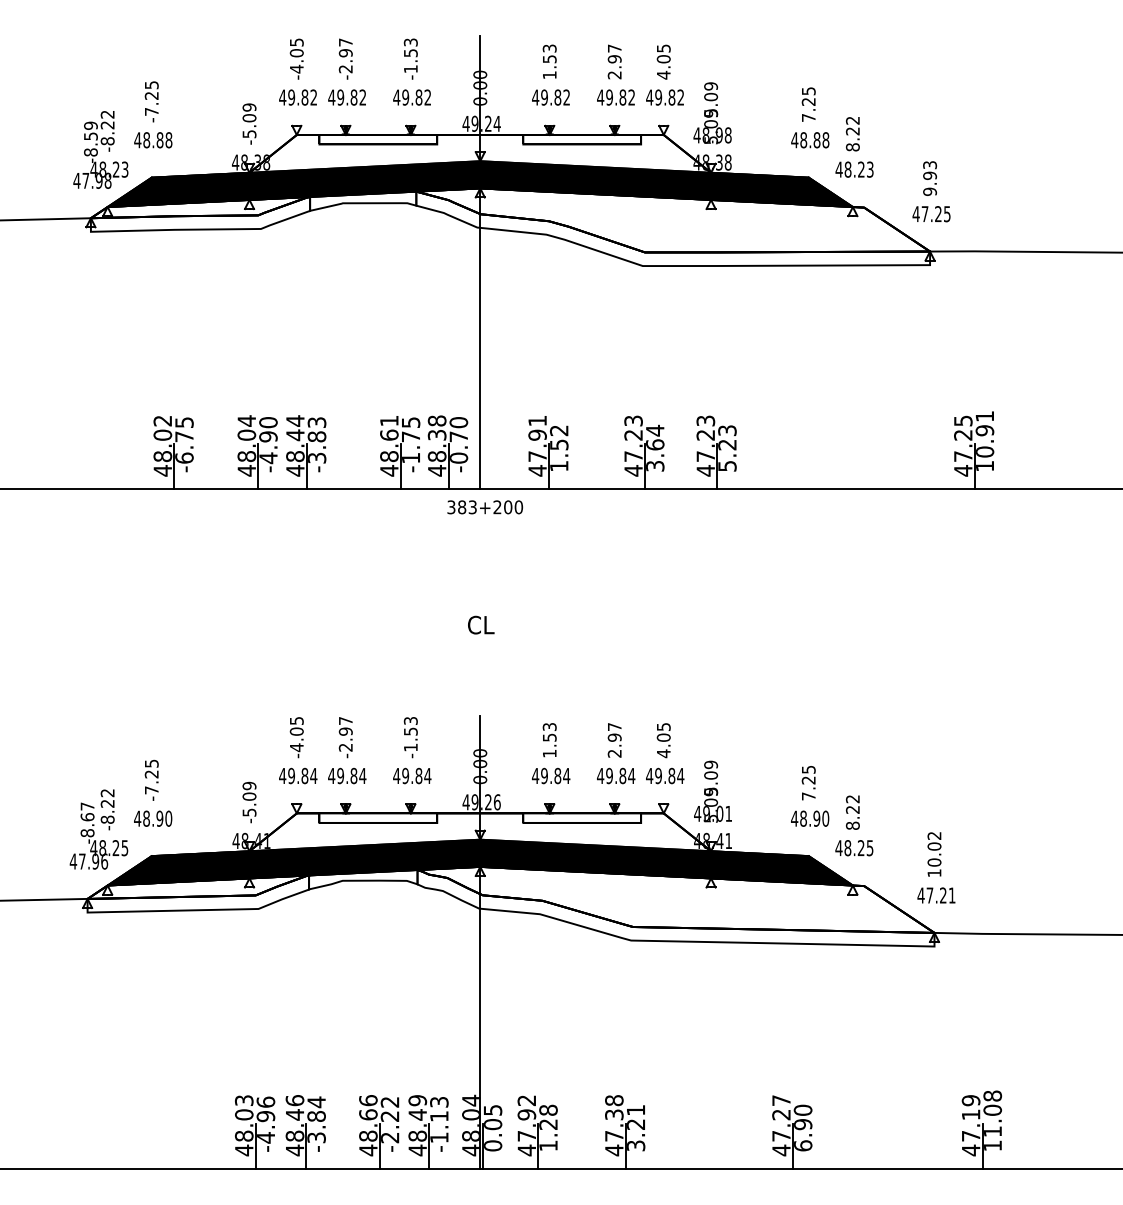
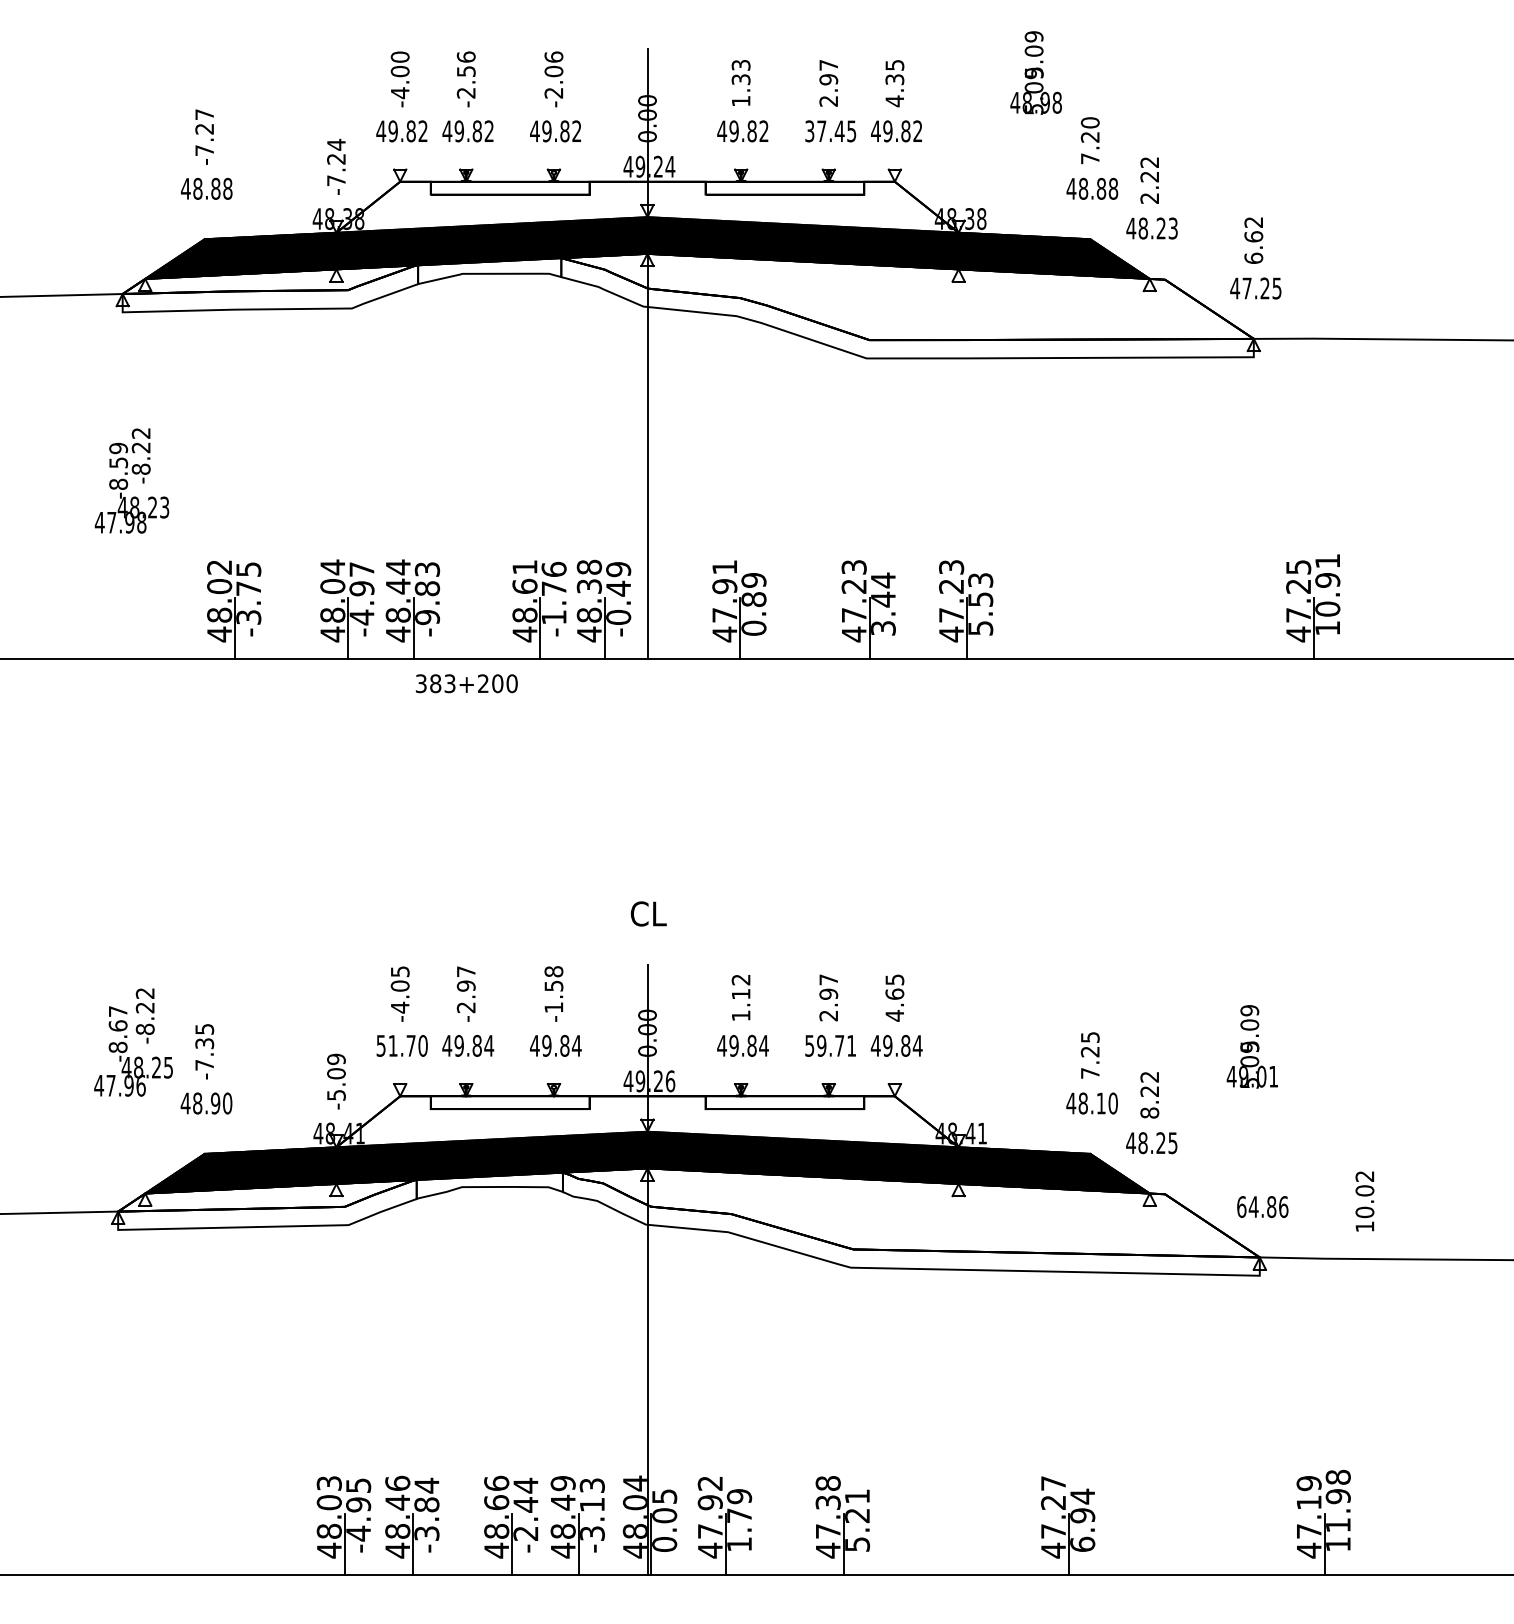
text: (296, 42) -> (399, 57), -4.05 -> -4.00
text: (345, 47) -> (465, 63), -2.97 -> -2.56
text: (410, 55) -> (553, 74), -1.53 -> -2.06
text: (548, 58) -> (739, 78), 1.53 -> 1.33
text: (663, 59) -> (894, 80), 4.05 -> 4.35
text: (151, 85) -> (204, 115), -7.25 -> -7.27
text: (808, 91) -> (1089, 123), 7.25 -> 7.20
text: (615, 97) -> (829, 131), 49.82 -> 37.45
text: (712, 113) -> (1036, 73), moved
text: (249, 120) -> (336, 162), -5.09 -> -7.24
text: (852, 147) -> (1149, 198), 8.22 -> 2.22
text: (100, 149) -> (131, 480), moved
text: (930, 178) -> (1254, 240), 9.93 -> 6.62
text: (268, 422) -> (362, 569), -4.90 -> -4.97
text: (410, 422) -> (553, 569), -1.75 -> -1.76
text: (458, 429) -> (618, 578), -0.70 -> -0.49
text: (655, 444) -> (883, 599), 3.64 -> 3.44
text: (727, 444) -> (980, 599), 5.23 -> 5.53
text: (559, 448) -> (754, 604), 1.52 -> 0.89
text: (184, 457) -> (248, 616), -6.75 -> -3.75
text: (317, 457) -> (428, 616), -3.83 -> -9.83
text: (485, 507) -> (467, 683), moved
text: (481, 624) -> (649, 913), moved
text: (410, 720) -> (553, 971), -1.53 -> -1.58
text: (549, 732) -> (740, 987), 1.53 -> 1.12
text: (663, 737) -> (894, 993), 4.05 -> 4.65
text: (151, 774) -> (204, 1043), -7.25 -> -7.35
text: (298, 775) -> (402, 1045), 49.84 -> 51.70
text: (616, 775) -> (831, 1045), 49.84 -> 59.71
text: (712, 791) -> (1251, 1046), moved
text: (816, 818) -> (1100, 1103), 48.90 -> 48.10
text: (98, 829) -> (132, 1042), moved
text: (934, 854) -> (1364, 1201), moved
text: (936, 895) -> (1262, 1206), 47.21 -> 64.86
text: (265, 1101) -> (357, 1484), -4.96 -> -4.95
text: (389, 1109) -> (525, 1495), -2.22 -> -2.44
text: (992, 1109) -> (1337, 1495), 11.08 -> 11.98
text: (802, 1110) -> (1081, 1496), 6.90 -> 6.94
text: (548, 1116) -> (739, 1504), 1.28 -> 1.79
text: (439, 1137) -> (592, 1533), -1.13 -> -3.13
text: (635, 1145) -> (856, 1543), 3.21 -> 5.21

